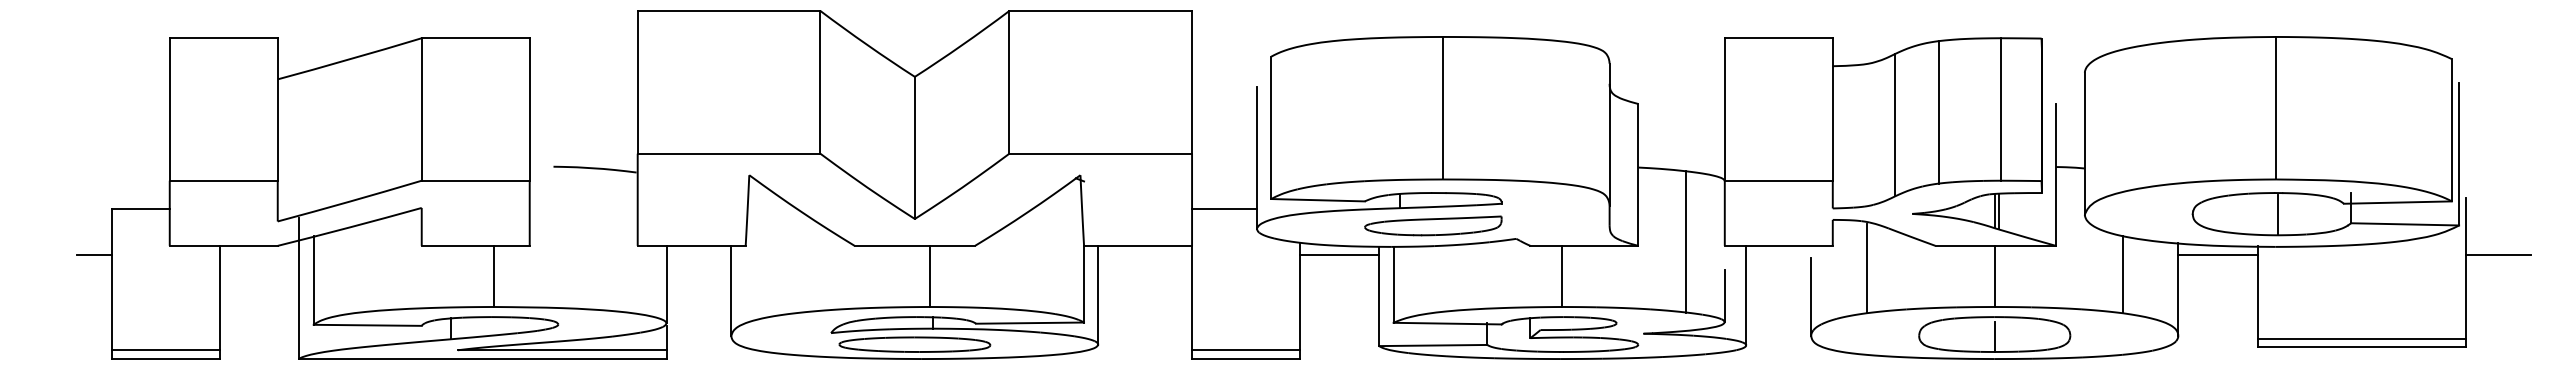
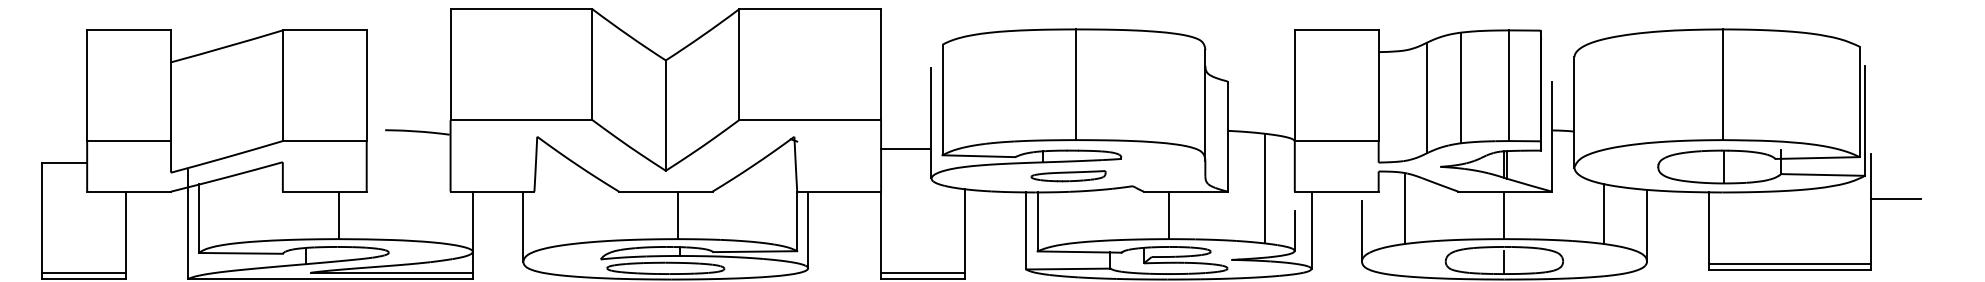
line: (1224, 209) -> (906, 149), moved
part: (1433, 225) -> (1068, 175), size x0.7
line: (94, 255) -> (28, 199), removed
line: (1339, 255) -> (995, 199), removed
line: (2217, 255) -> (1677, 199), removed

